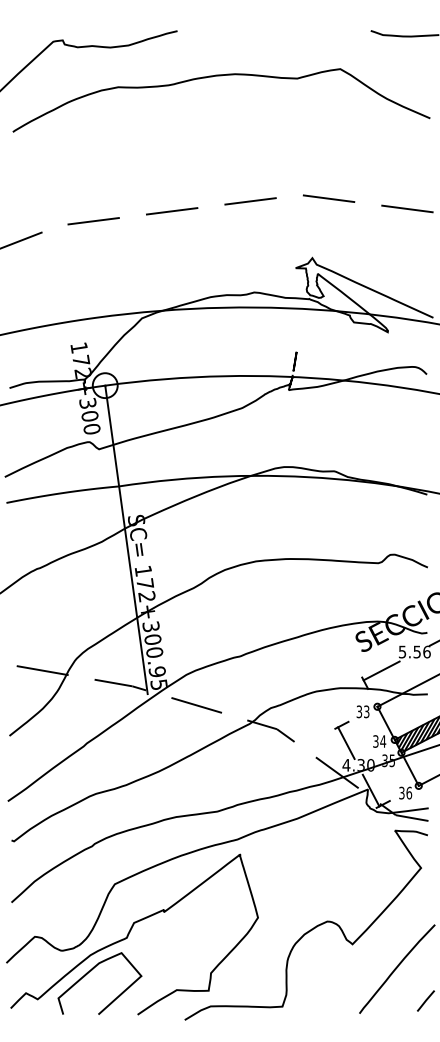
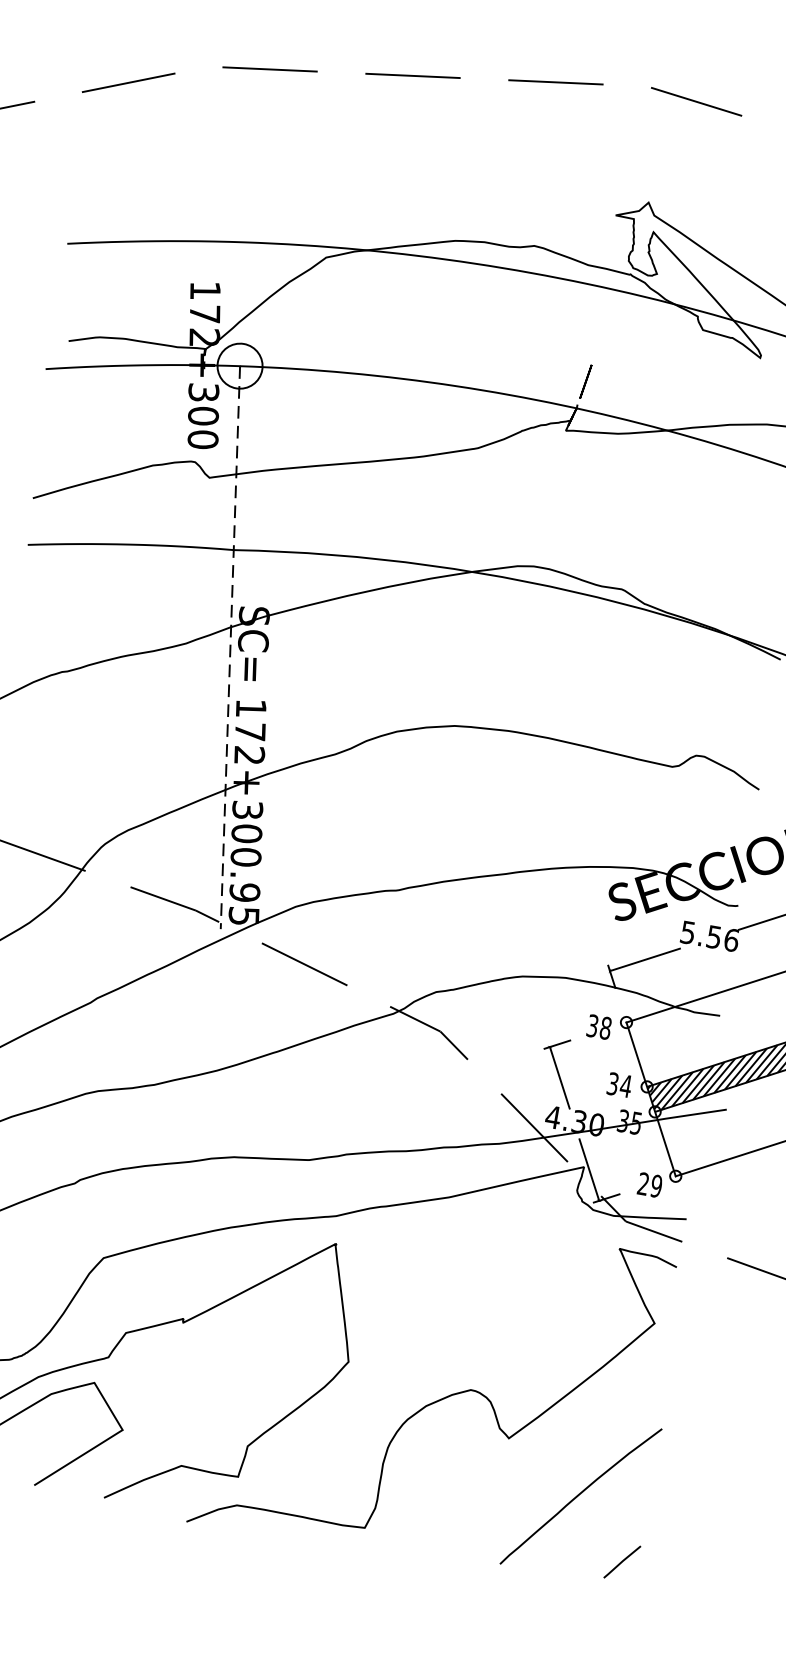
line: (126, 539) -> (230, 646), solid -> dashed
text: (366, 711) -> (605, 1027), 33 -> 38
text: (405, 792) -> (650, 1183), 36 -> 29

